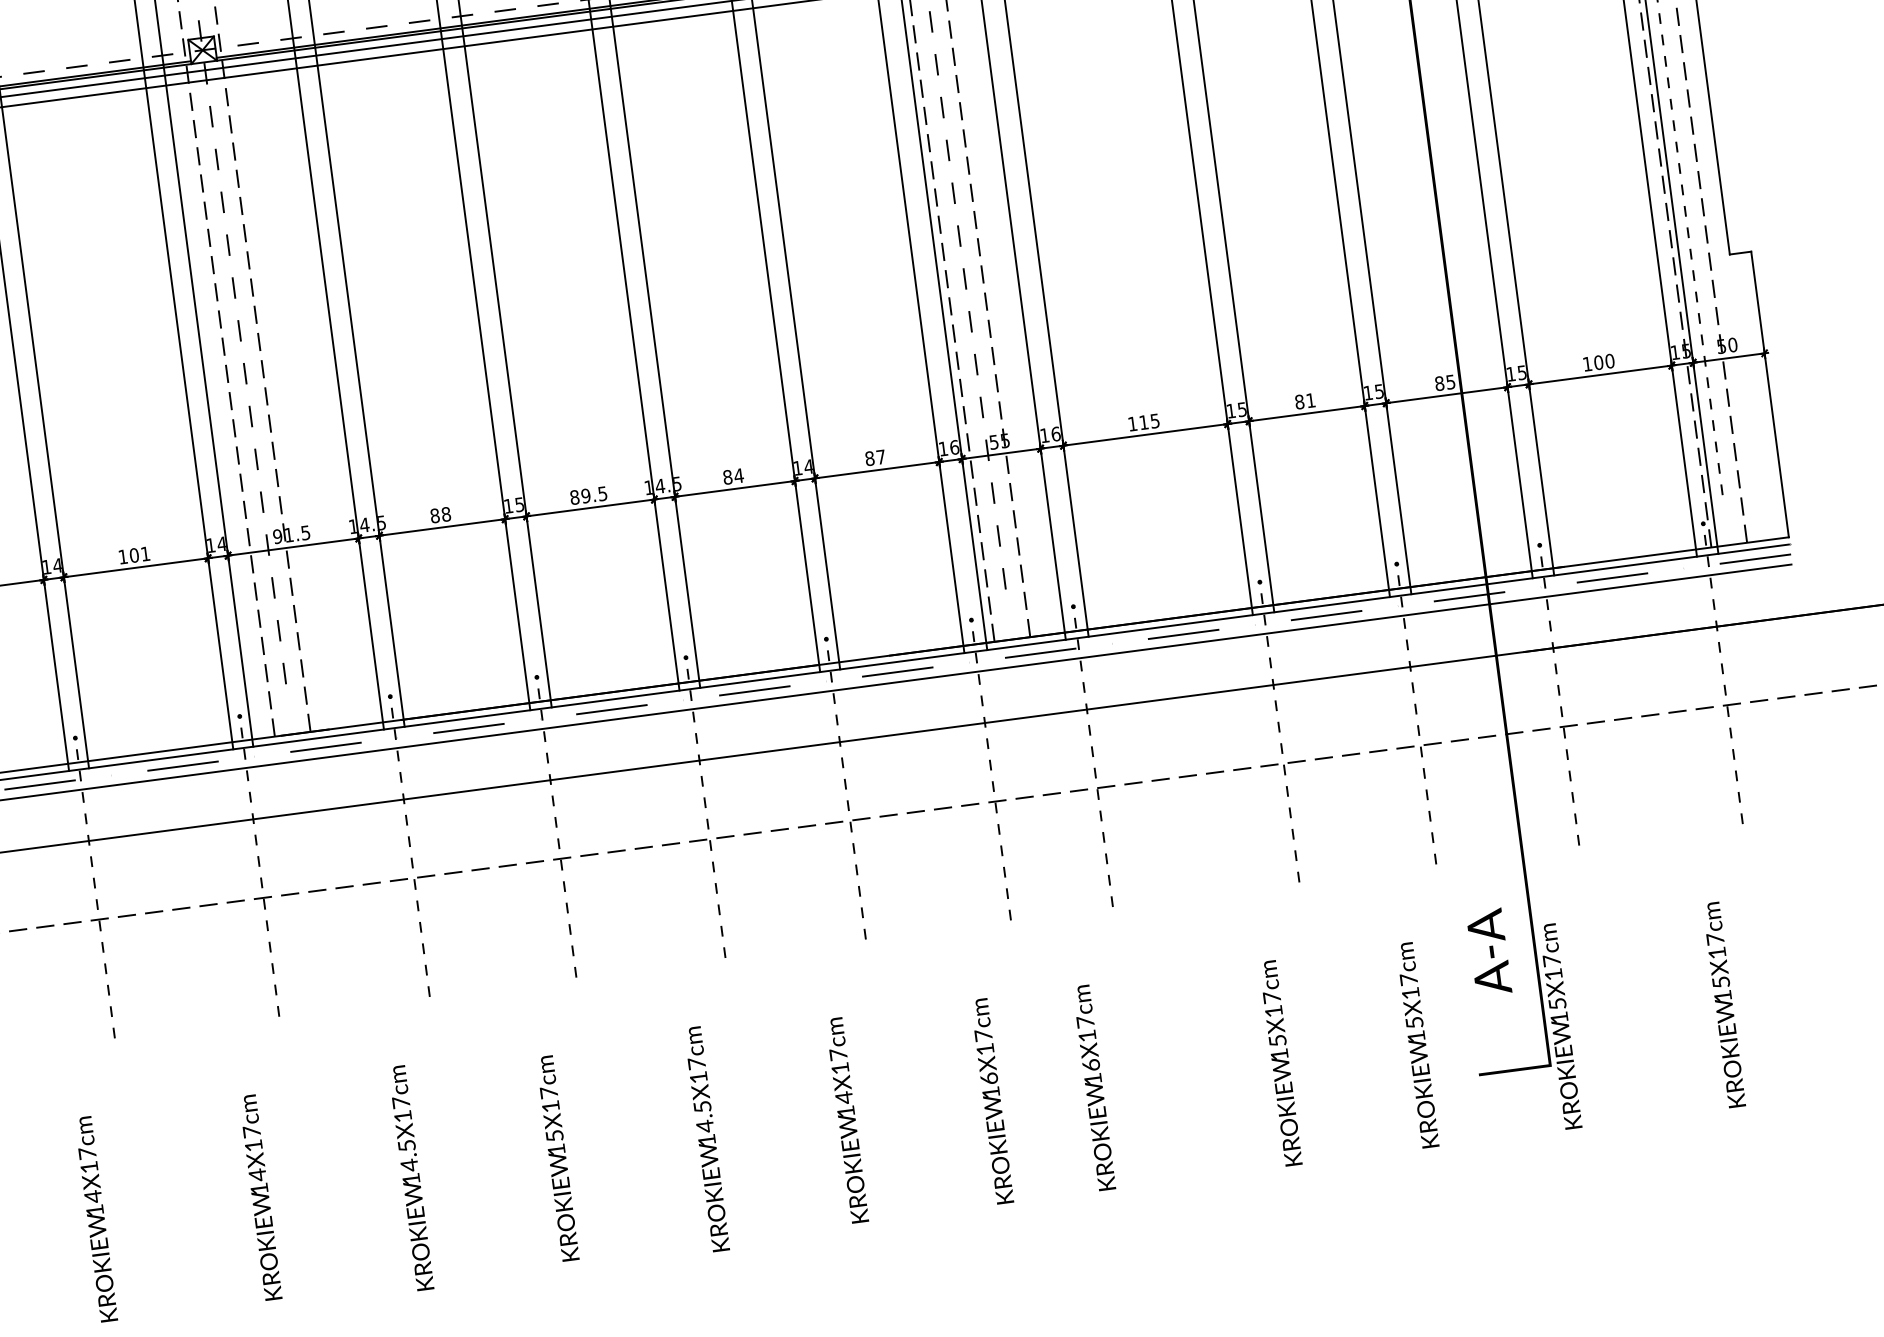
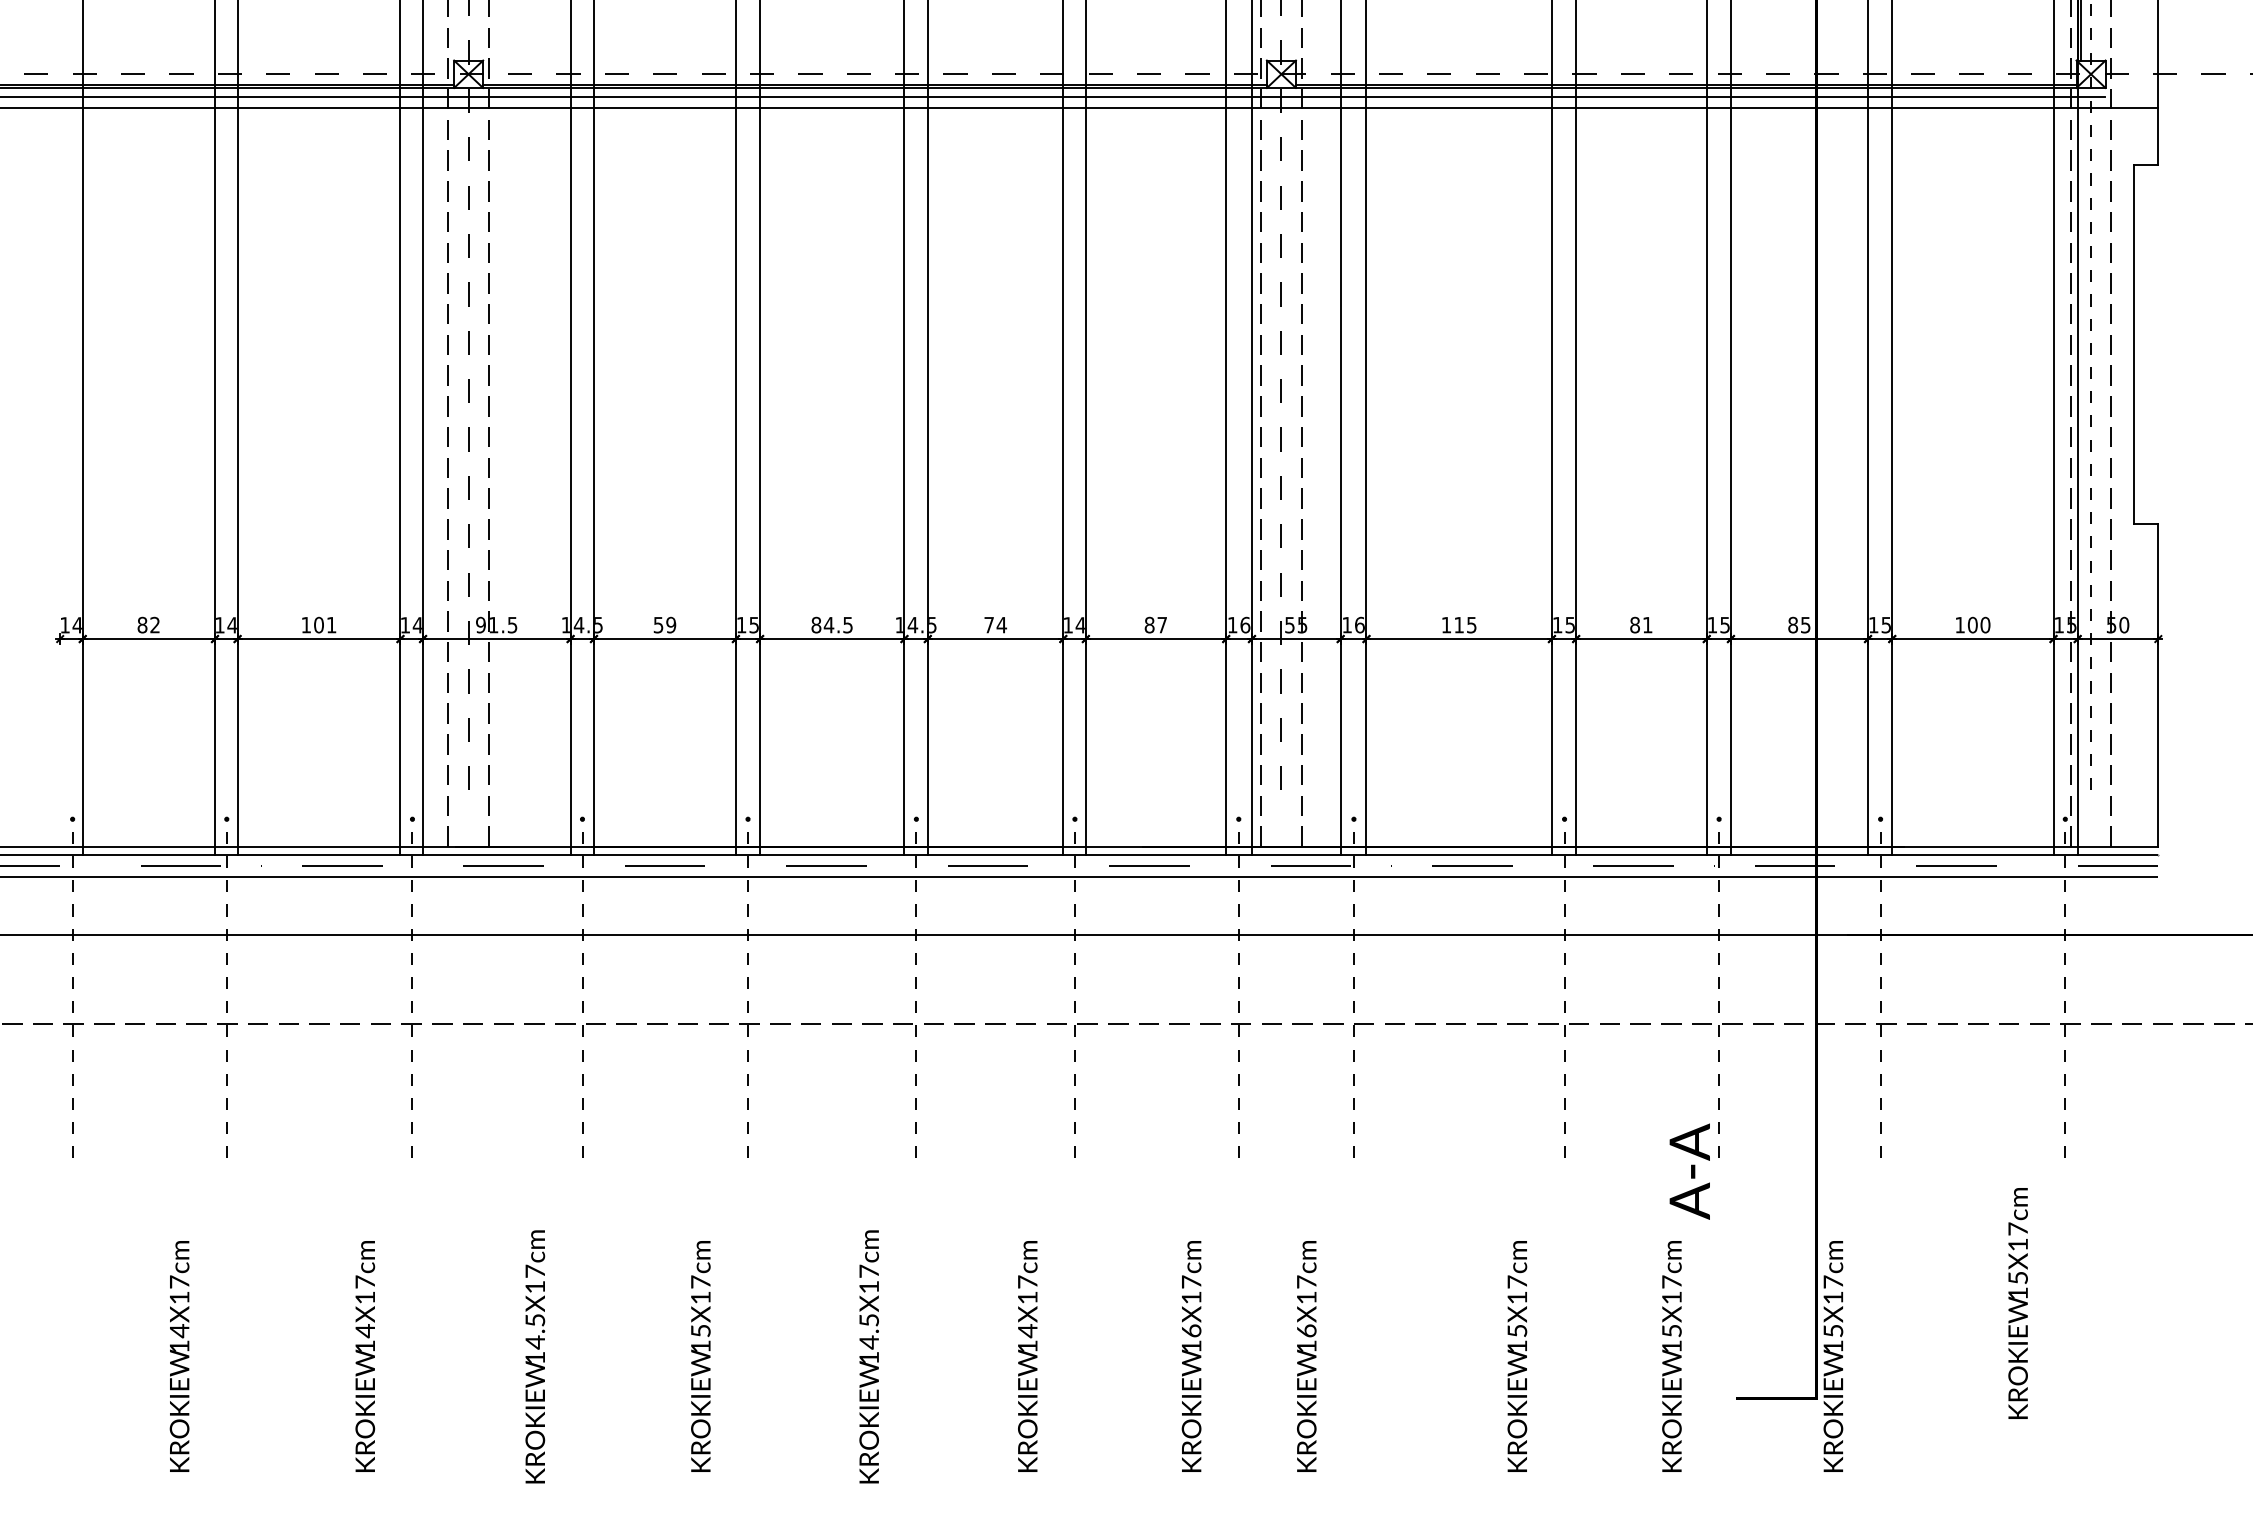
text: (727, 476) -> (989, 624), 84 -> 74
text: (585, 495) -> (828, 624), 89.5 -> 84.5
text: (440, 514) -> (664, 624), 88 -> 59
text: (1488, 952) -> (1689, 1171), moved
text: (1723, 1005) -> (2017, 1303), moved

